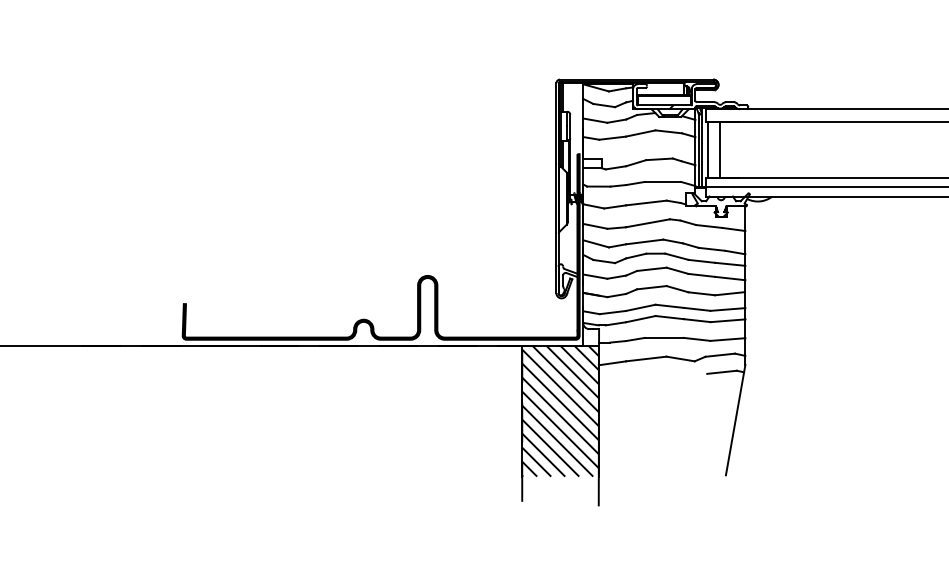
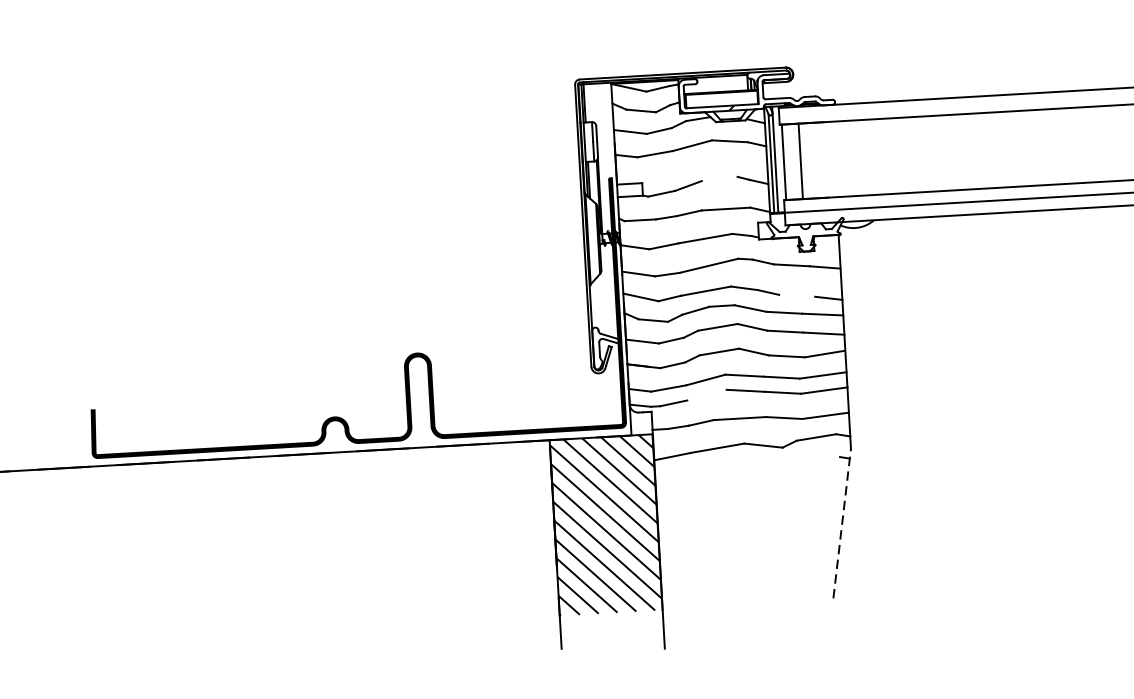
line: (659, 159) -> (719, 179), removed
line: (711, 248) -> (796, 294), removed
line: (640, 319) -> (706, 395), removed
line: (721, 371) -> (819, 459), removed
line: (735, 420) -> (842, 524), solid -> dashed

